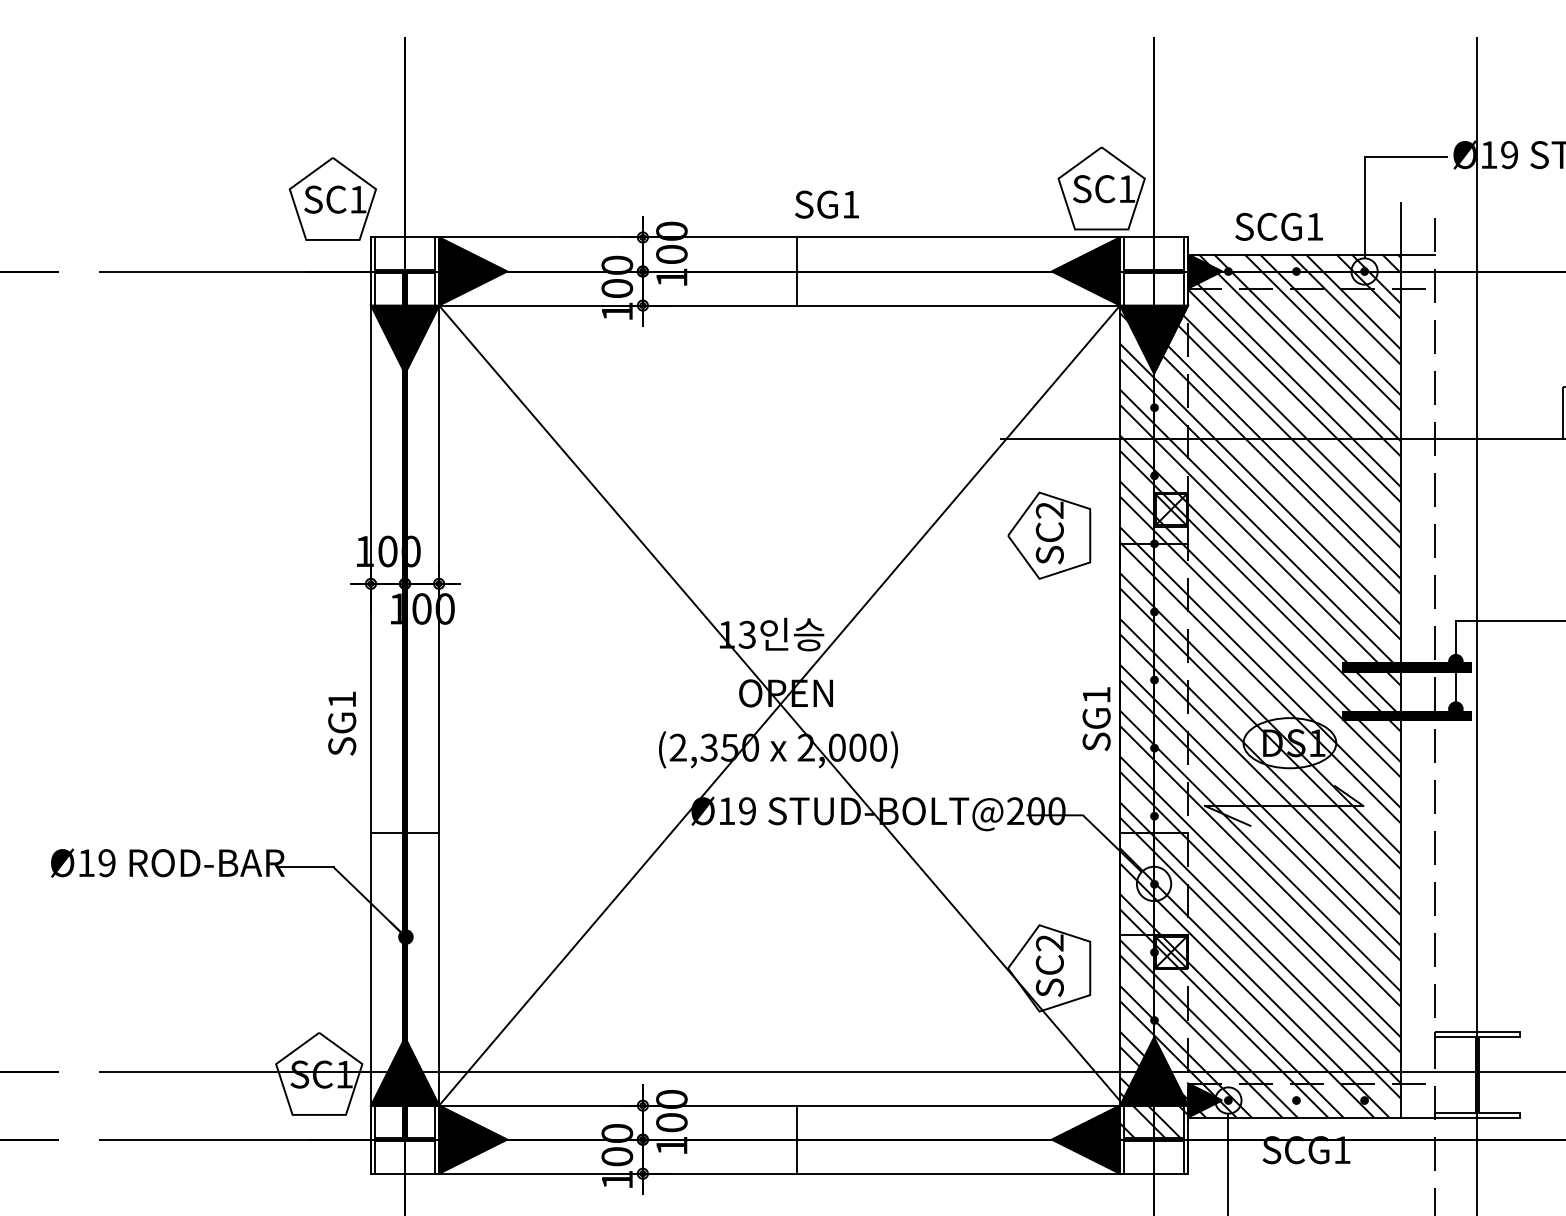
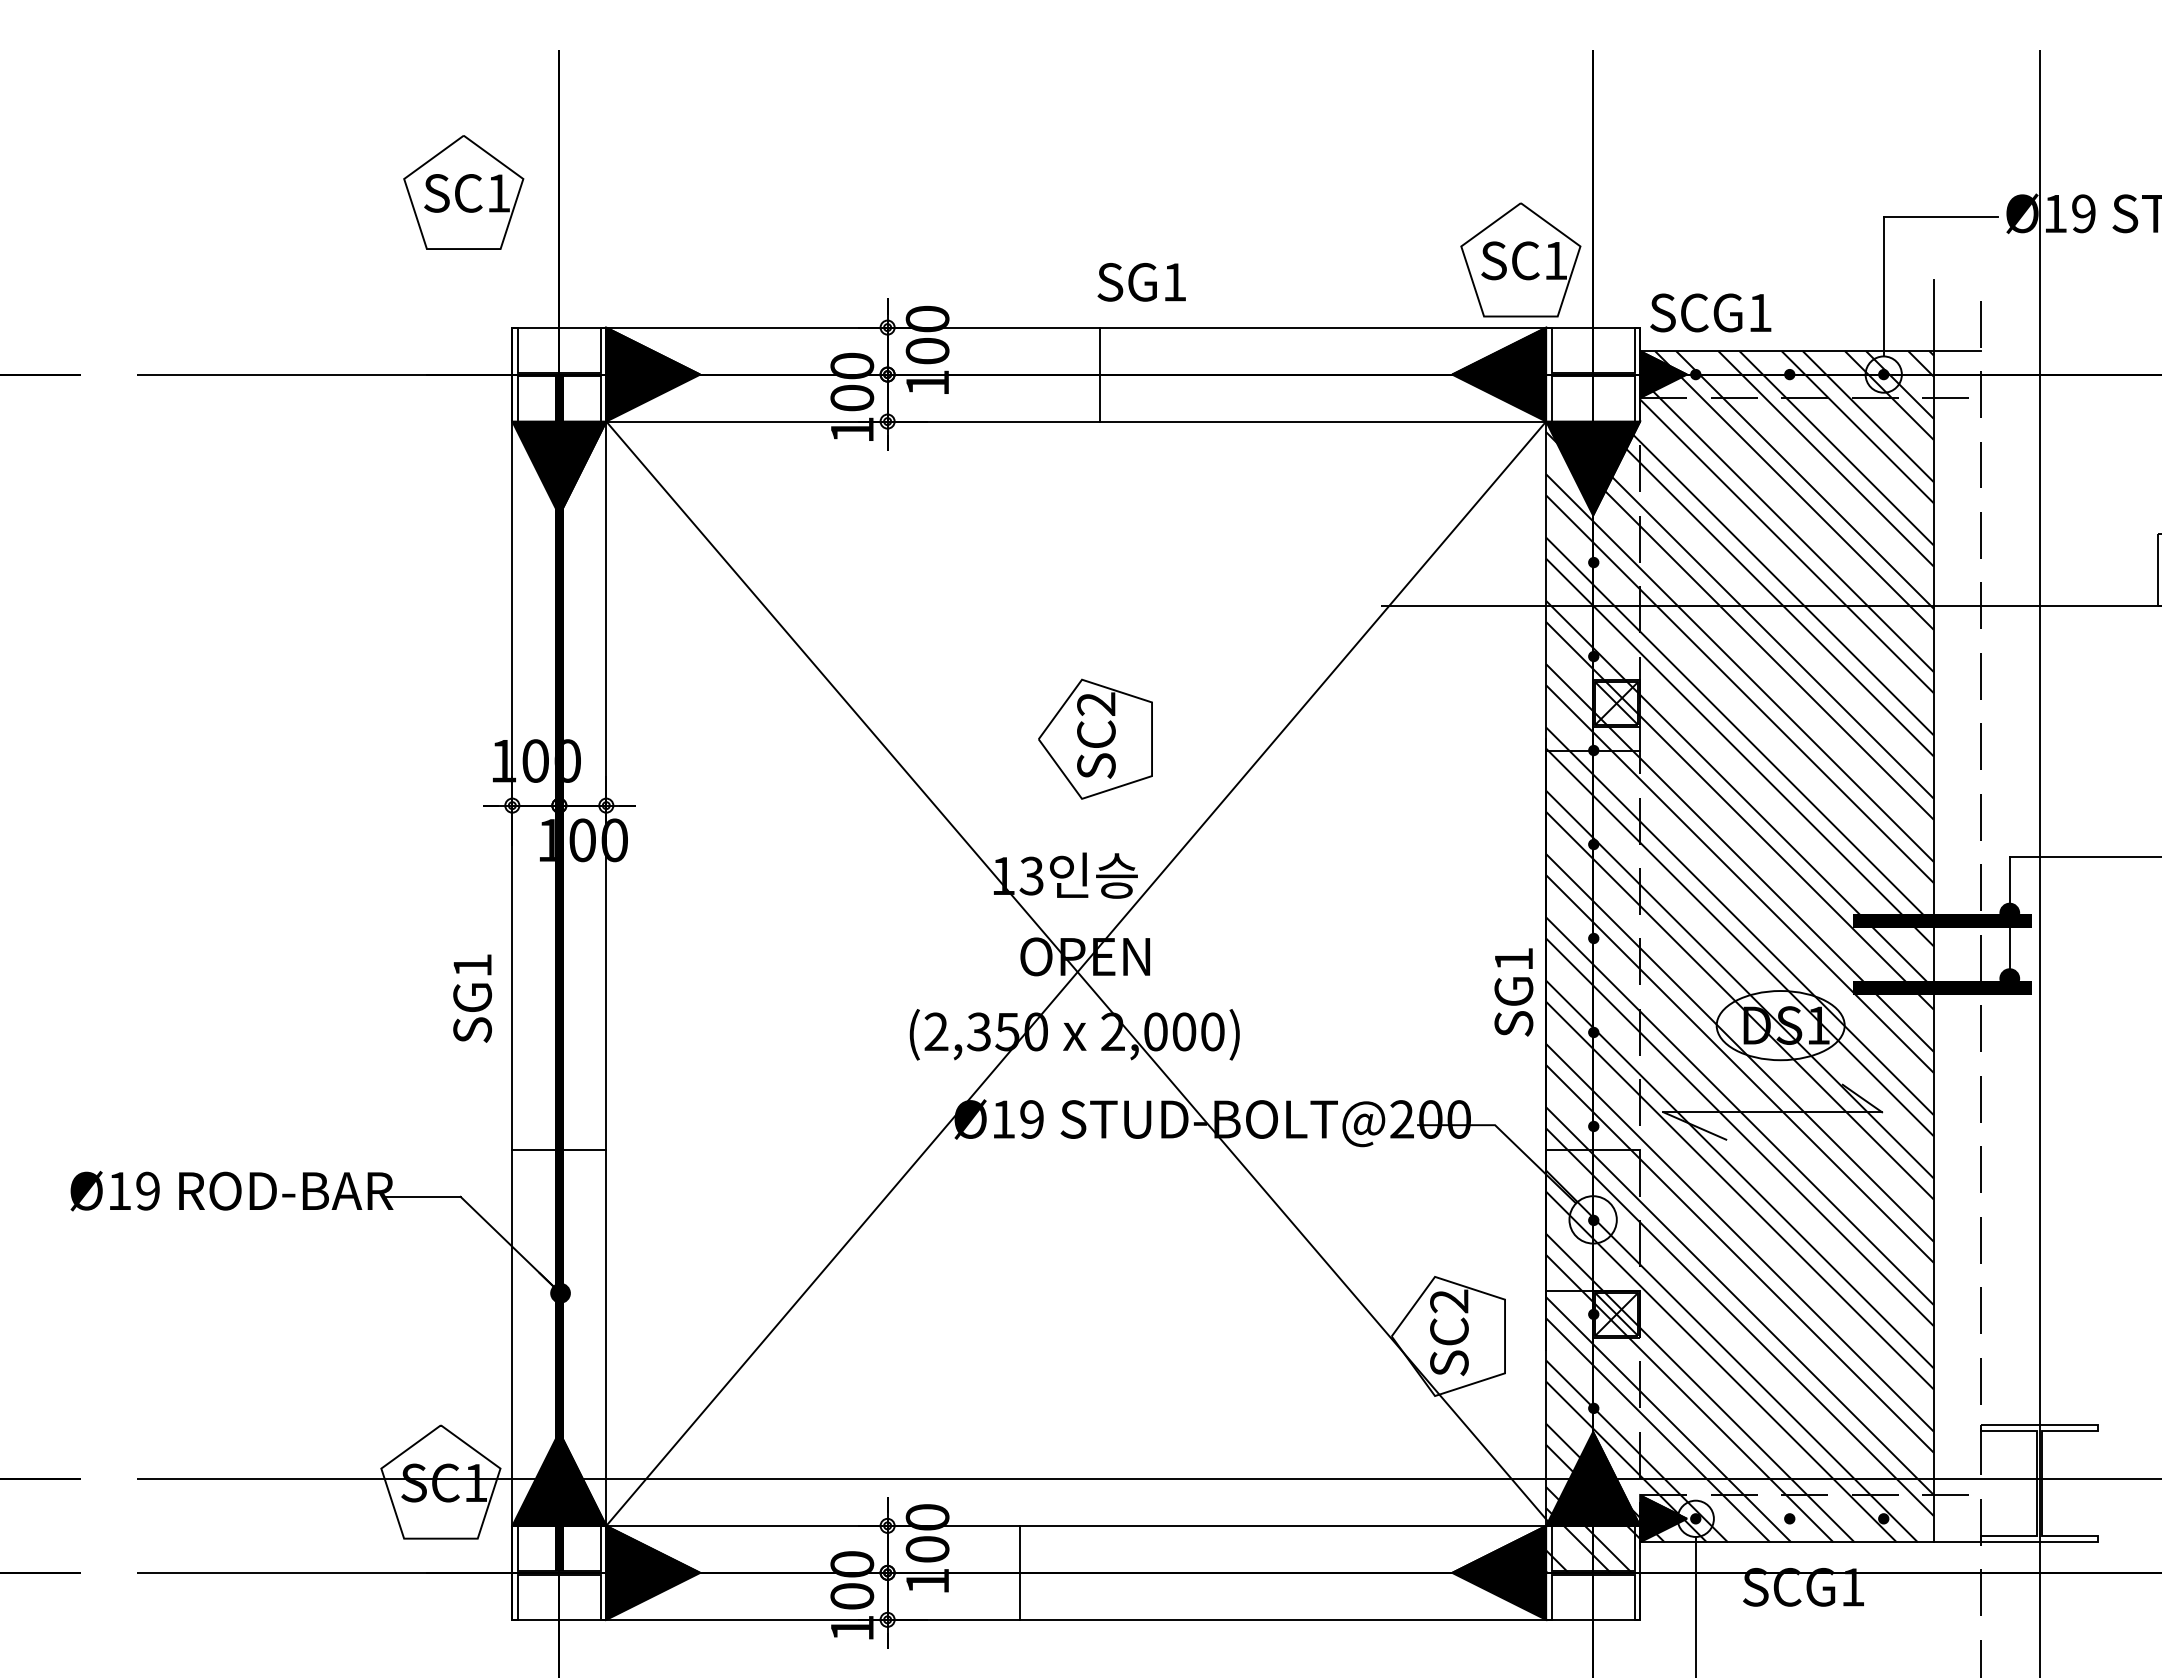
part: (332, 199) -> (463, 192), moved
text: (1278, 226) -> (1710, 312), moved
part: (1049, 535) -> (1095, 738), moved
line: (796, 1139) -> (1019, 1572), moved

